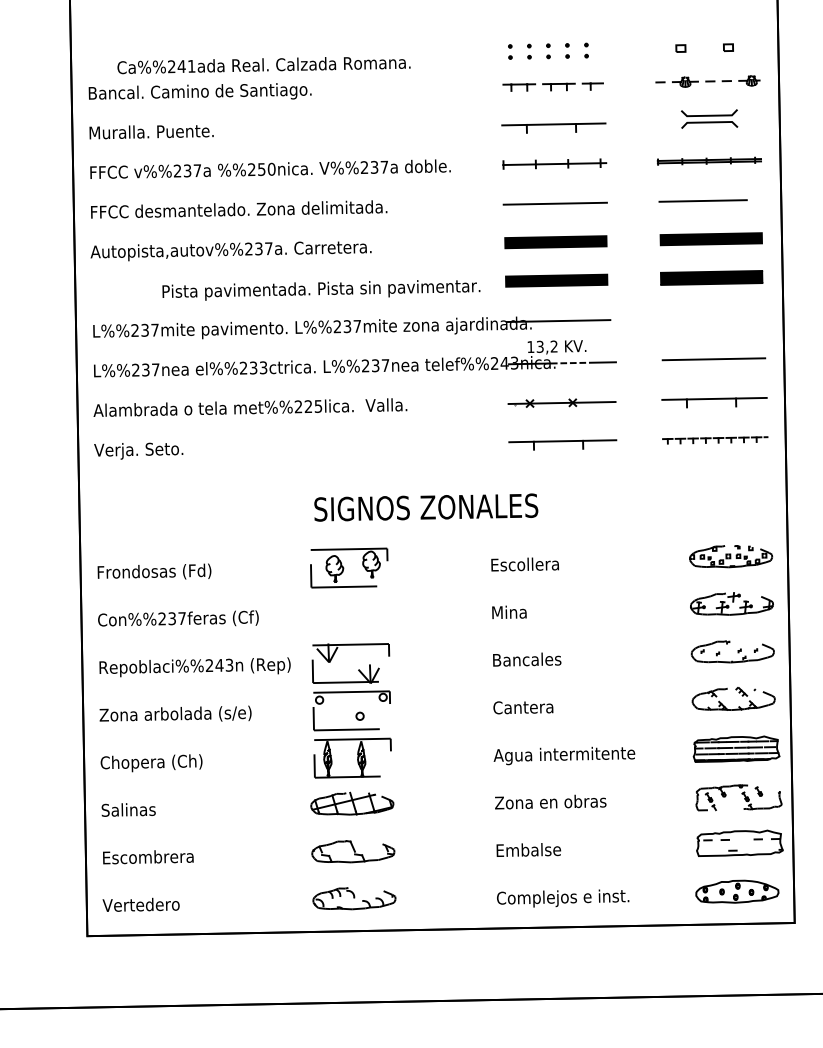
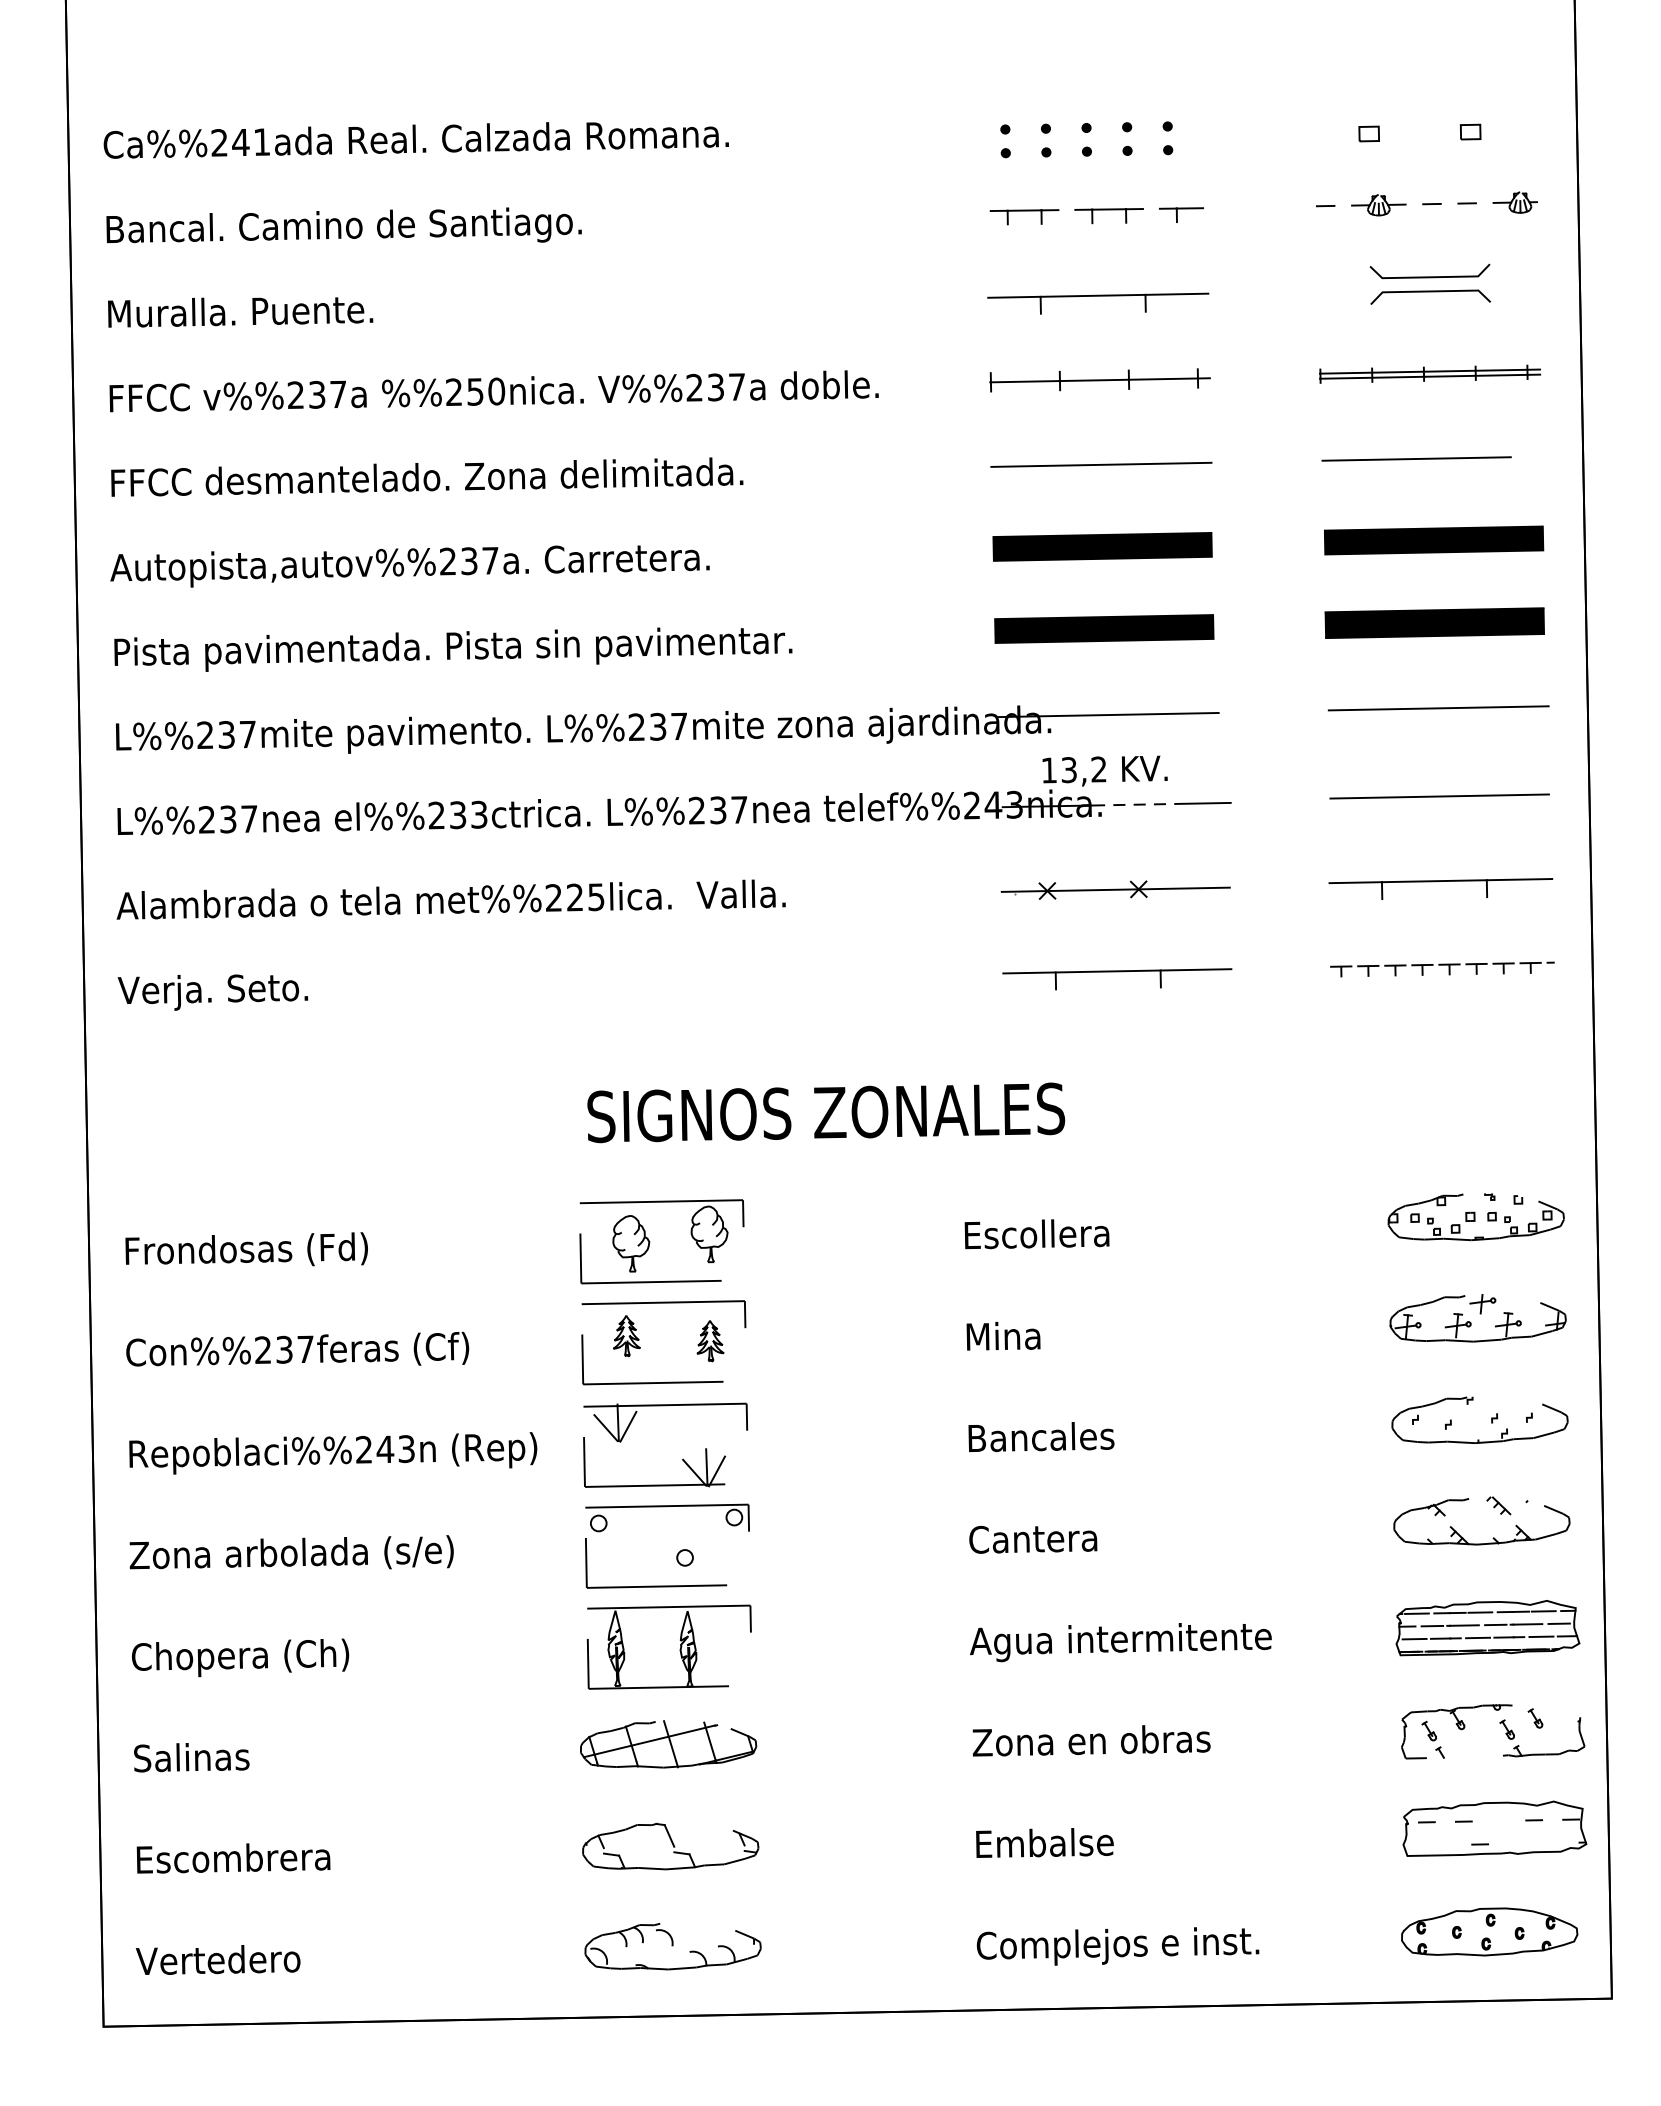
text: (263, 65) -> (415, 140), moved
text: (321, 290) -> (453, 649), moved
line: (713, 317) -> (1438, 707), added
part: (339, 617) -> (641, 1347), added

